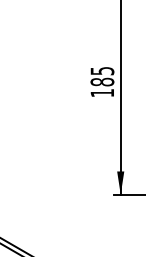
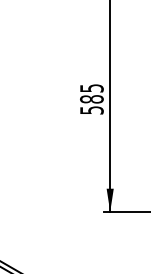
text: (102, 93) -> (91, 110), 185 -> 585

